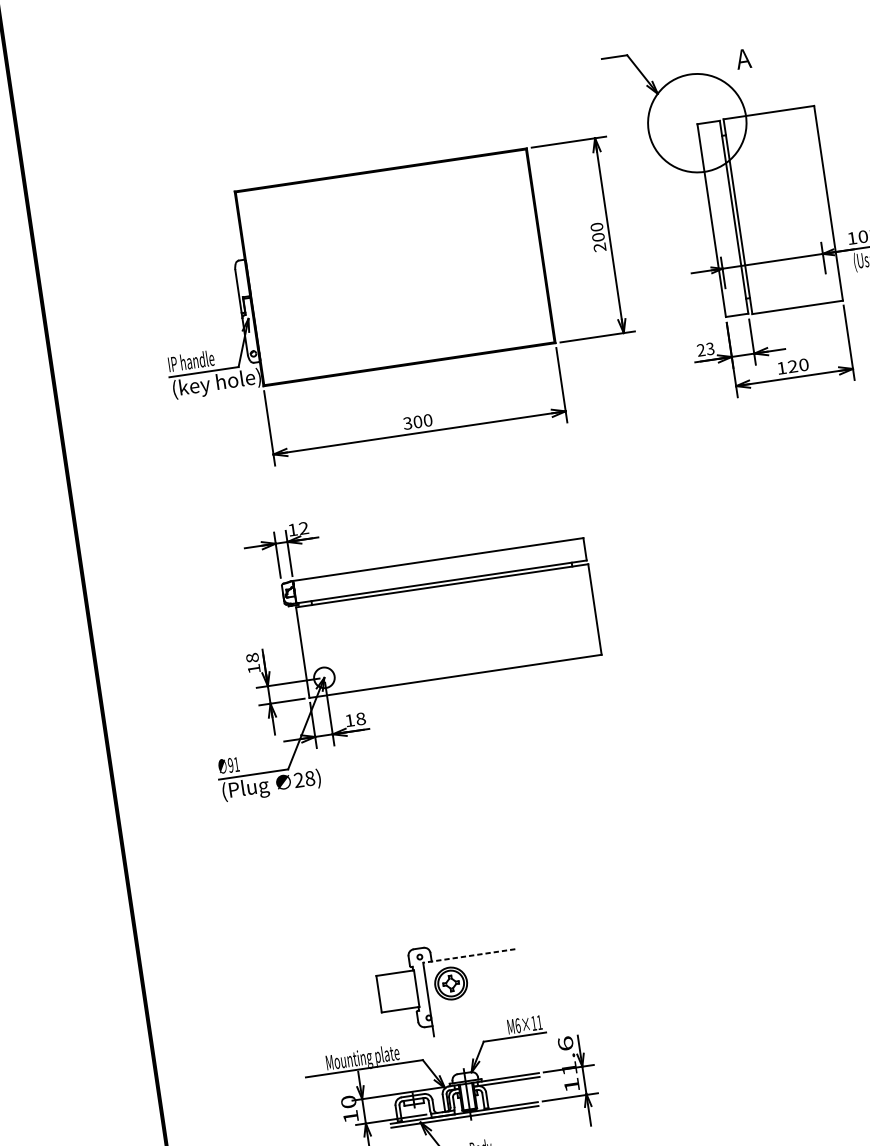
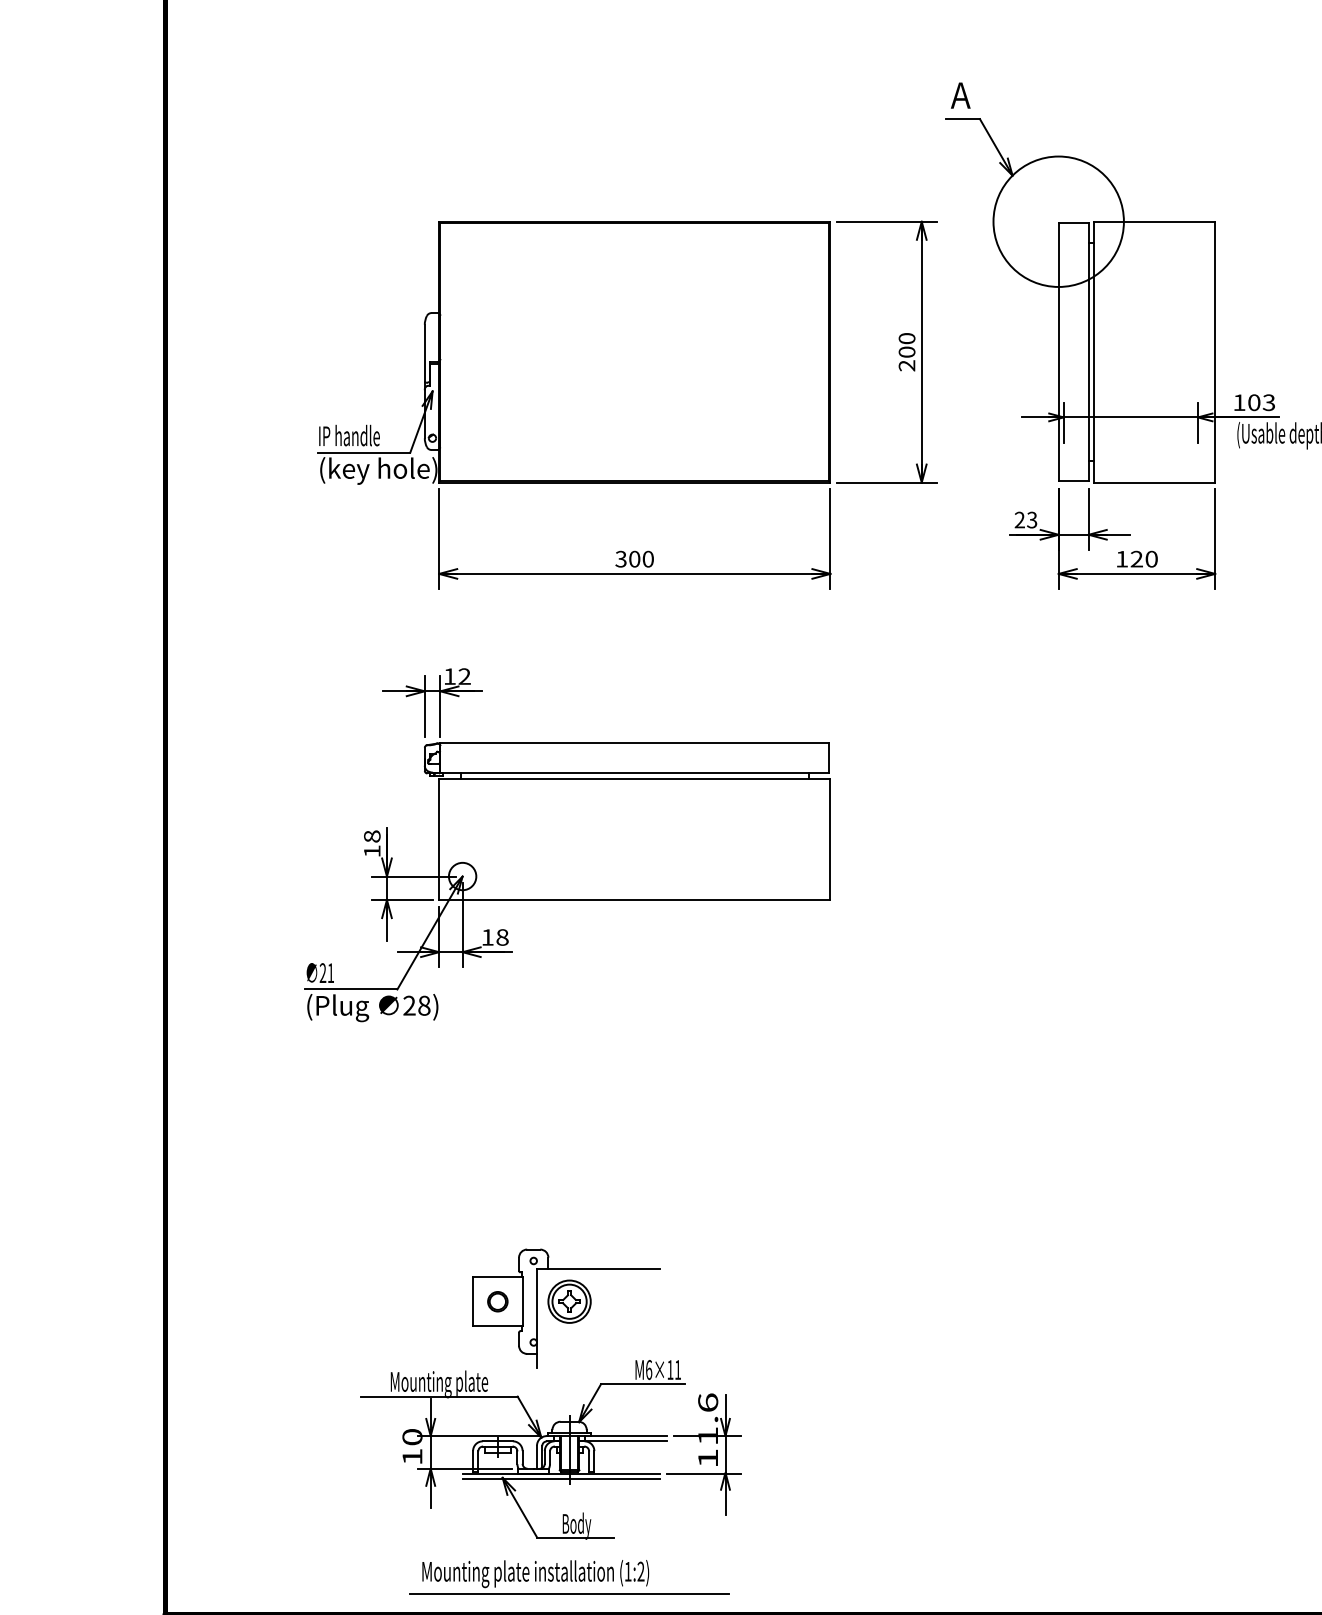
text: (743, 58) -> (960, 95), moved
text: (230, 765) -> (322, 973), 91 -> 21
line: (469, 956) -> (598, 1269), dashed -> solid
circle: (397, 991) -> (497, 1301), added

